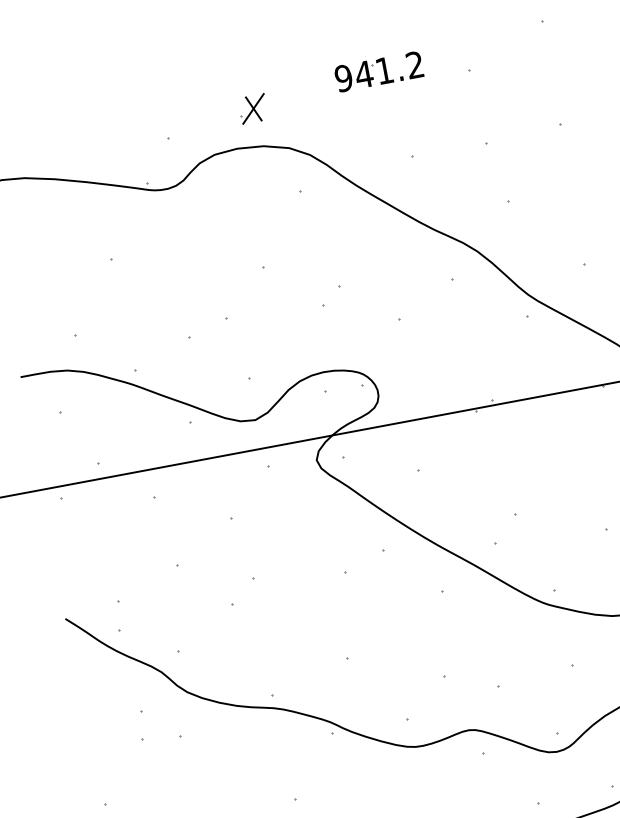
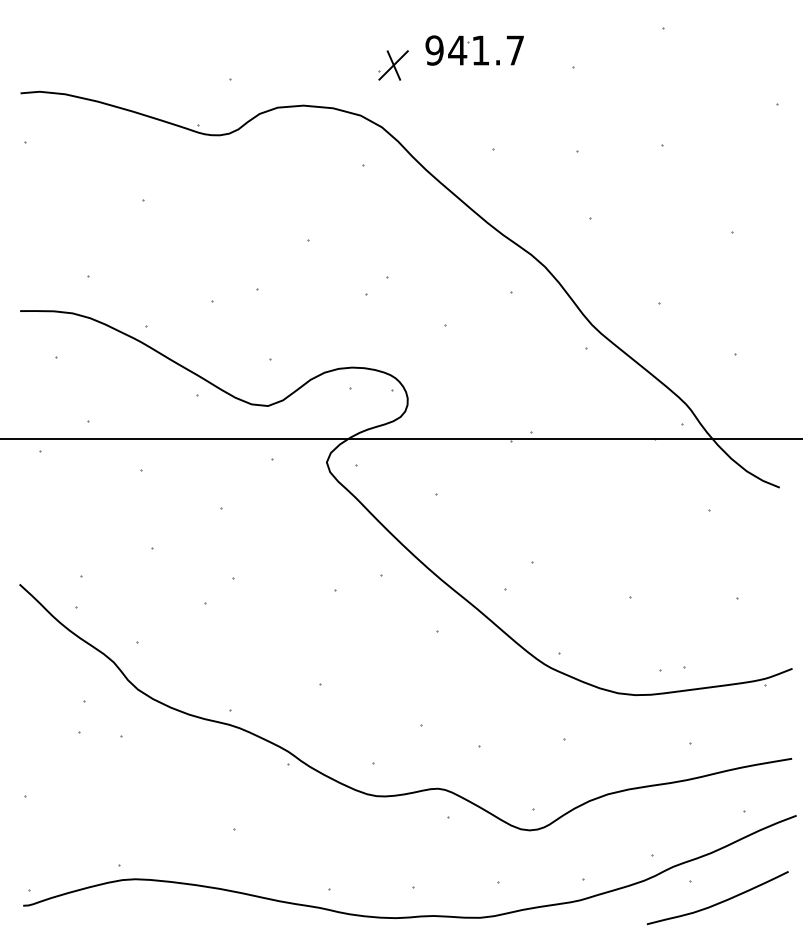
text: (414, 65) -> (514, 50), 941.2 -> 941.7
part: (253, 108) -> (393, 65), moved

